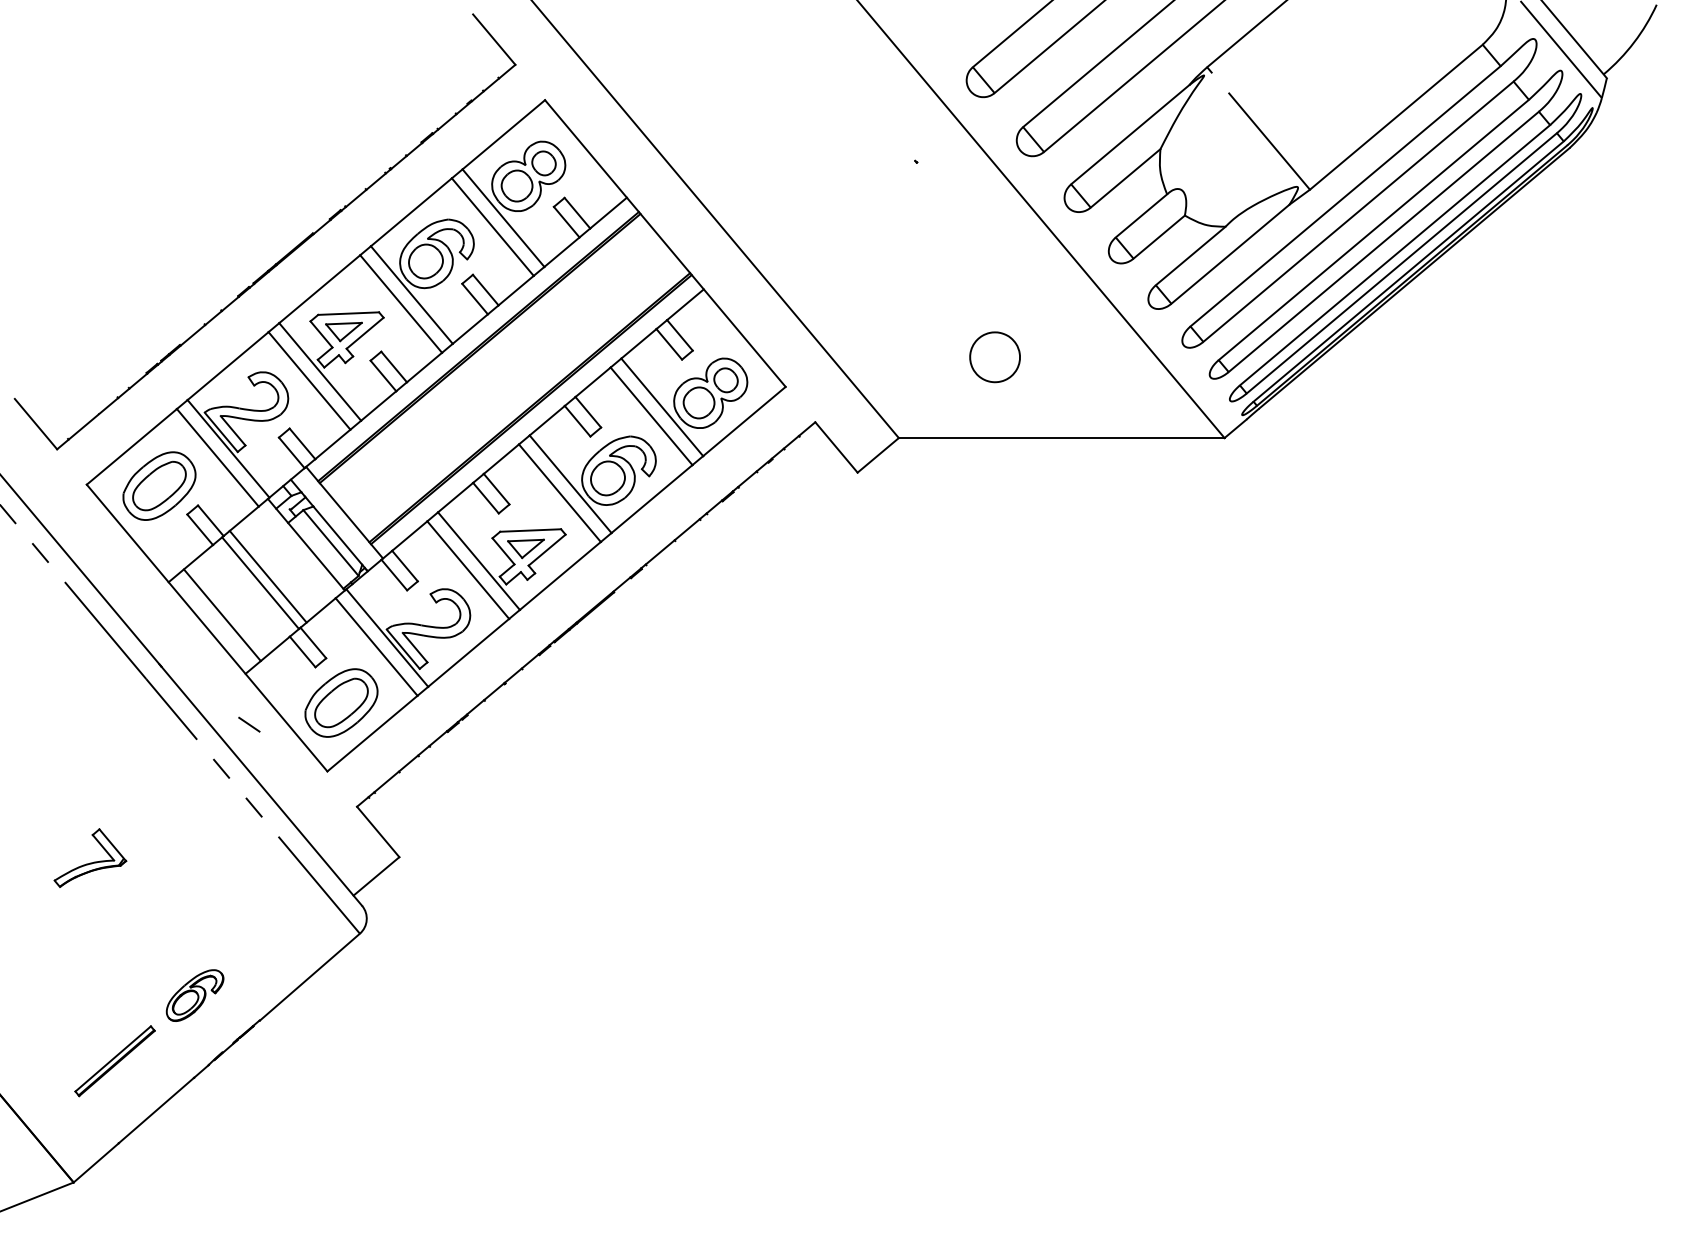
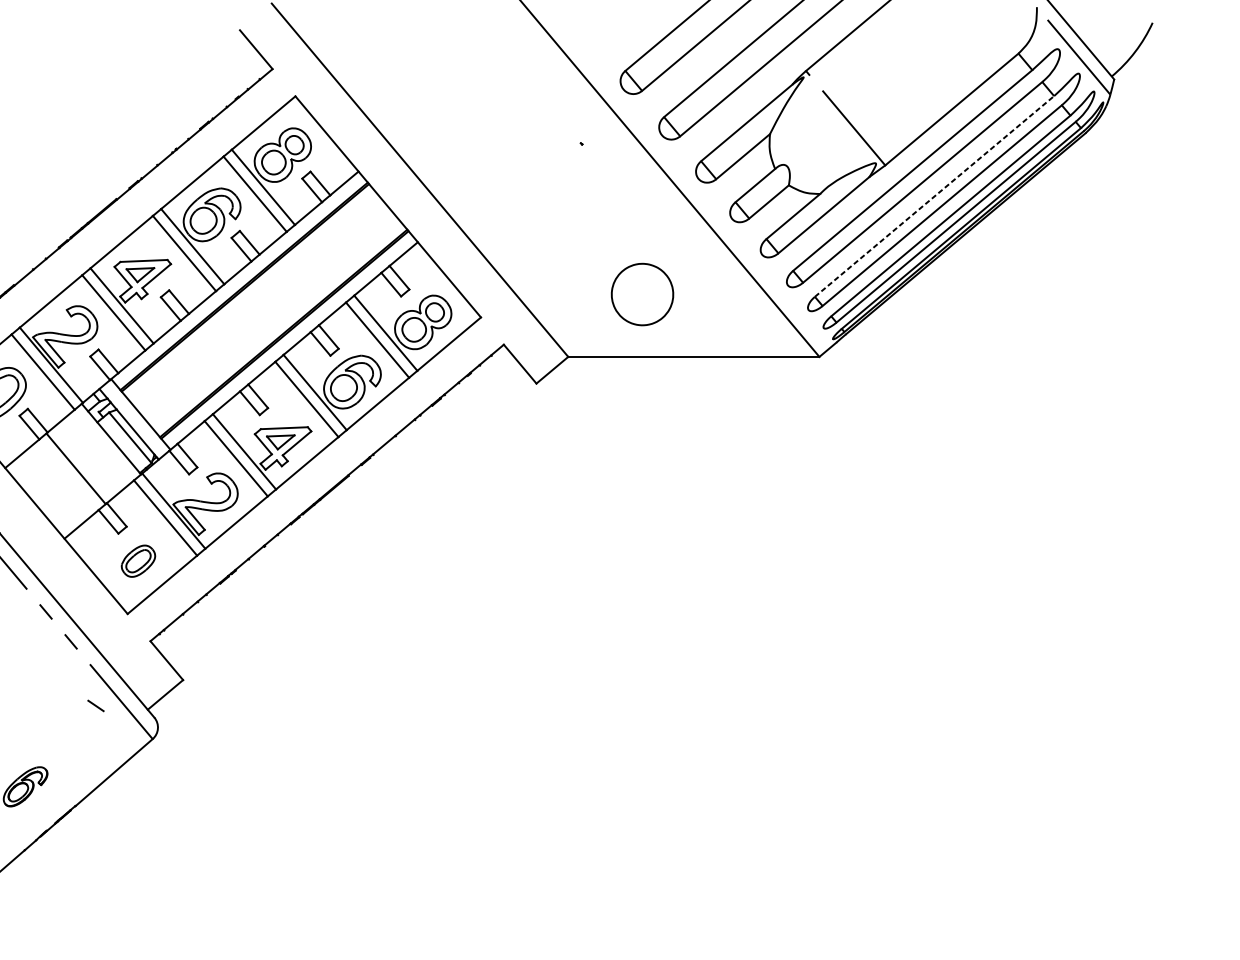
line: (1374, 229) -> (935, 196), solid -> dashed
part: (994, 357) -> (642, 294), size x1.6
line: (267, 576) -> (81, 463), removed
line: (221, 615) -> (45, 493), removed
part: (341, 702) -> (138, 560), size x0.6
line: (249, 724) -> (96, 705), moved

